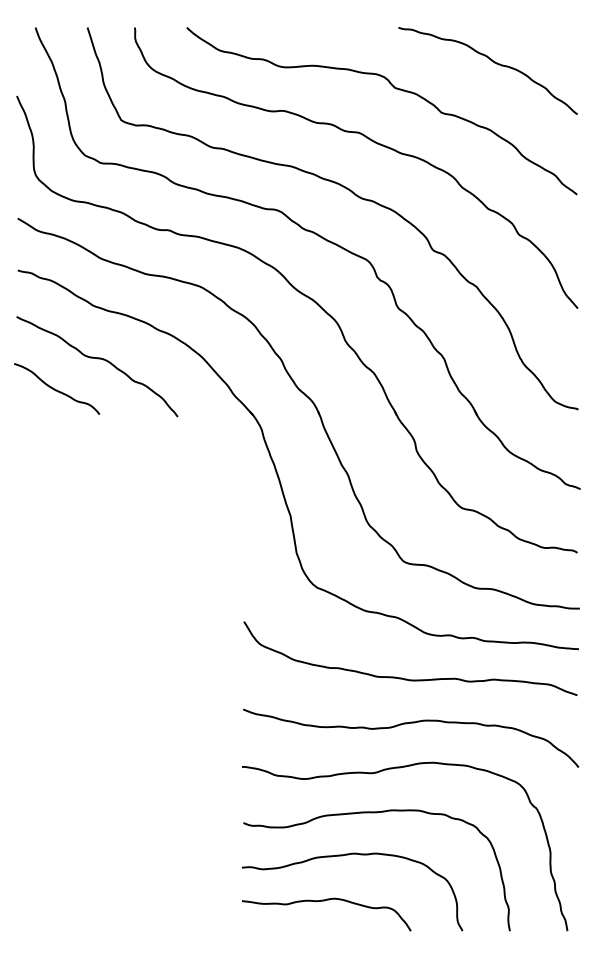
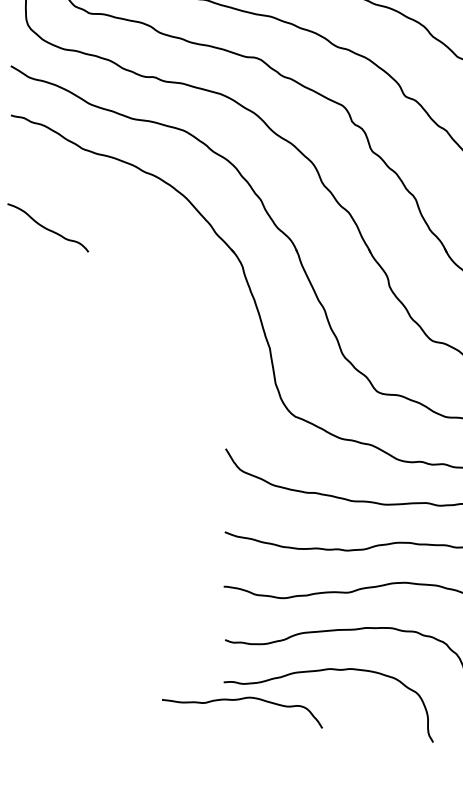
curve: (97, 359) -> (86, 199), removed
curve: (324, 901) -> (240, 700), moved

